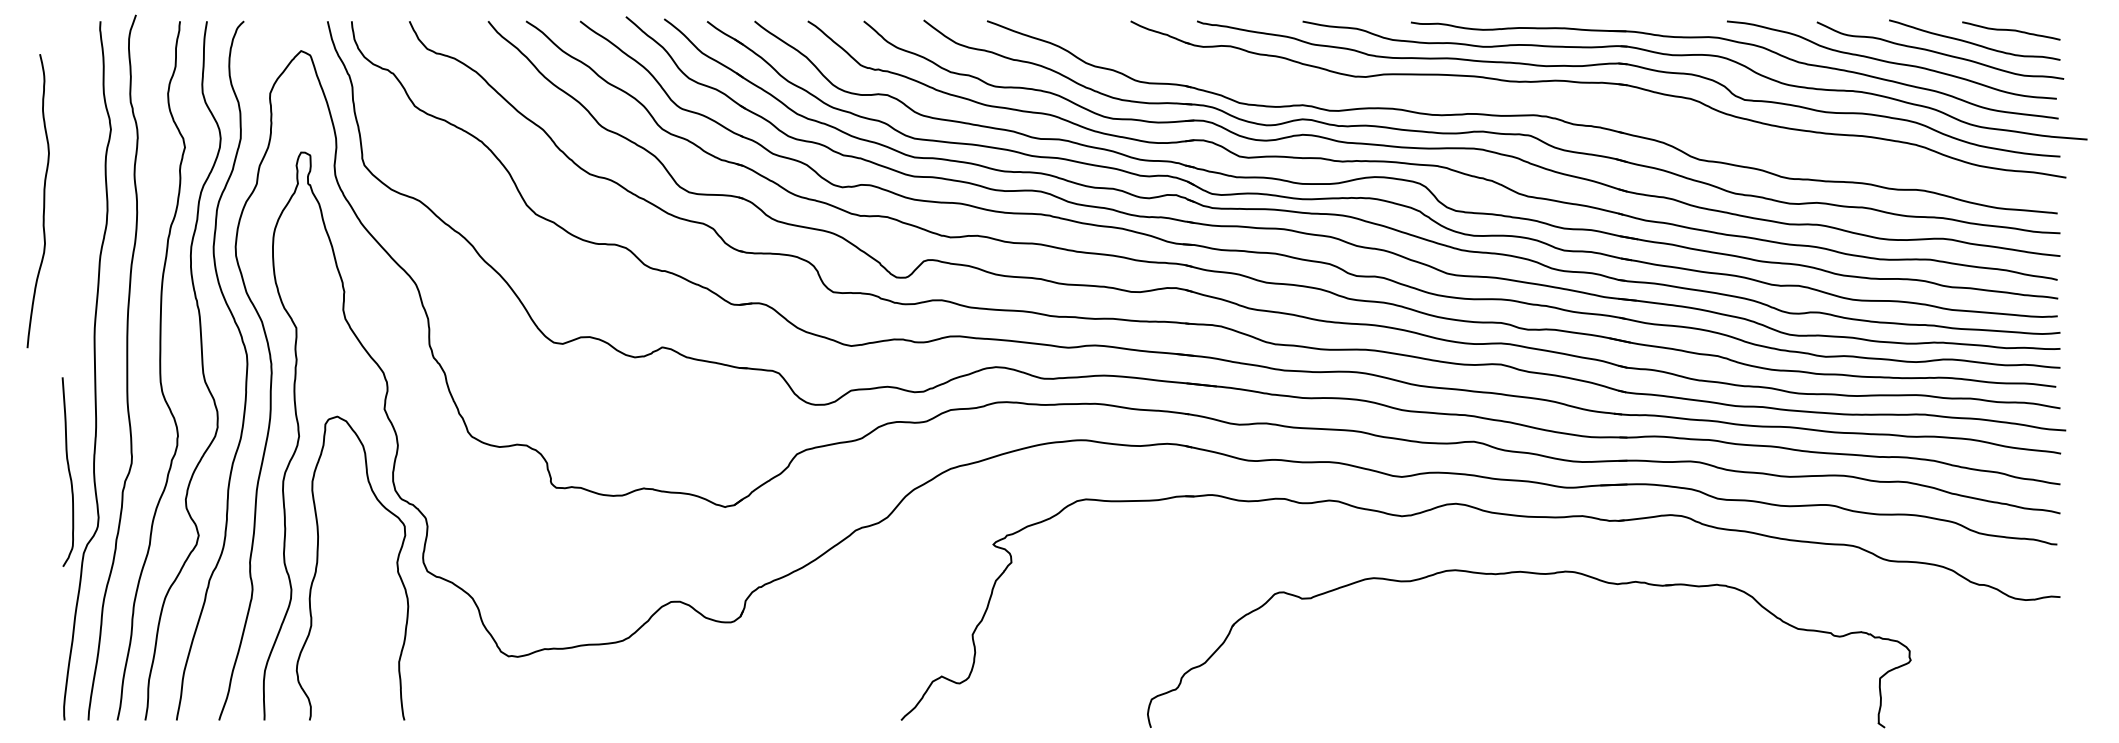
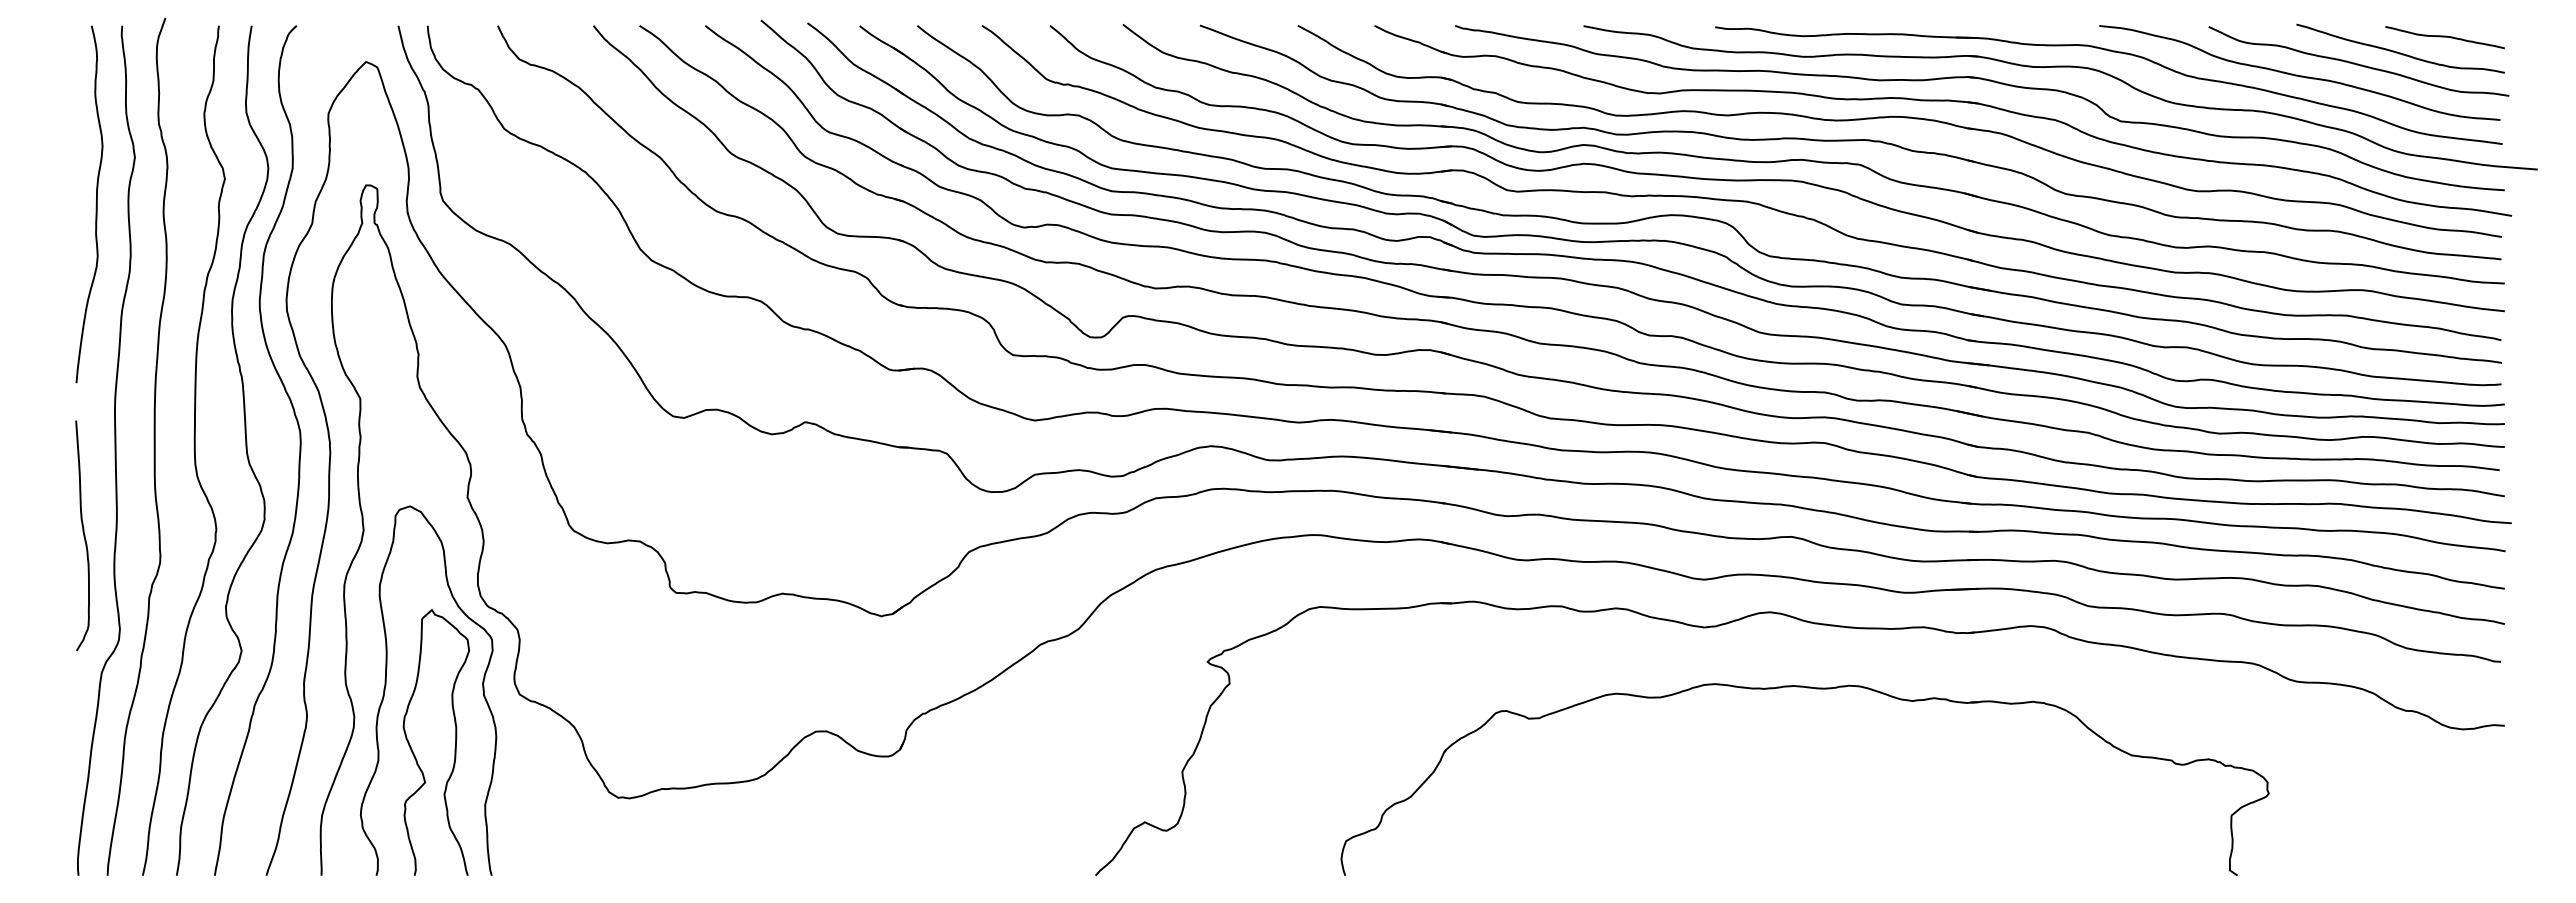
part: (1562, 96) -> (1899, 117), added
curve: (43, 201) -> (95, 204), moved
curve: (68, 471) -> (83, 535), moved
part: (1537, 574) -> (1815, 689), moved
curve: (373, 615) -> (454, 748), added

